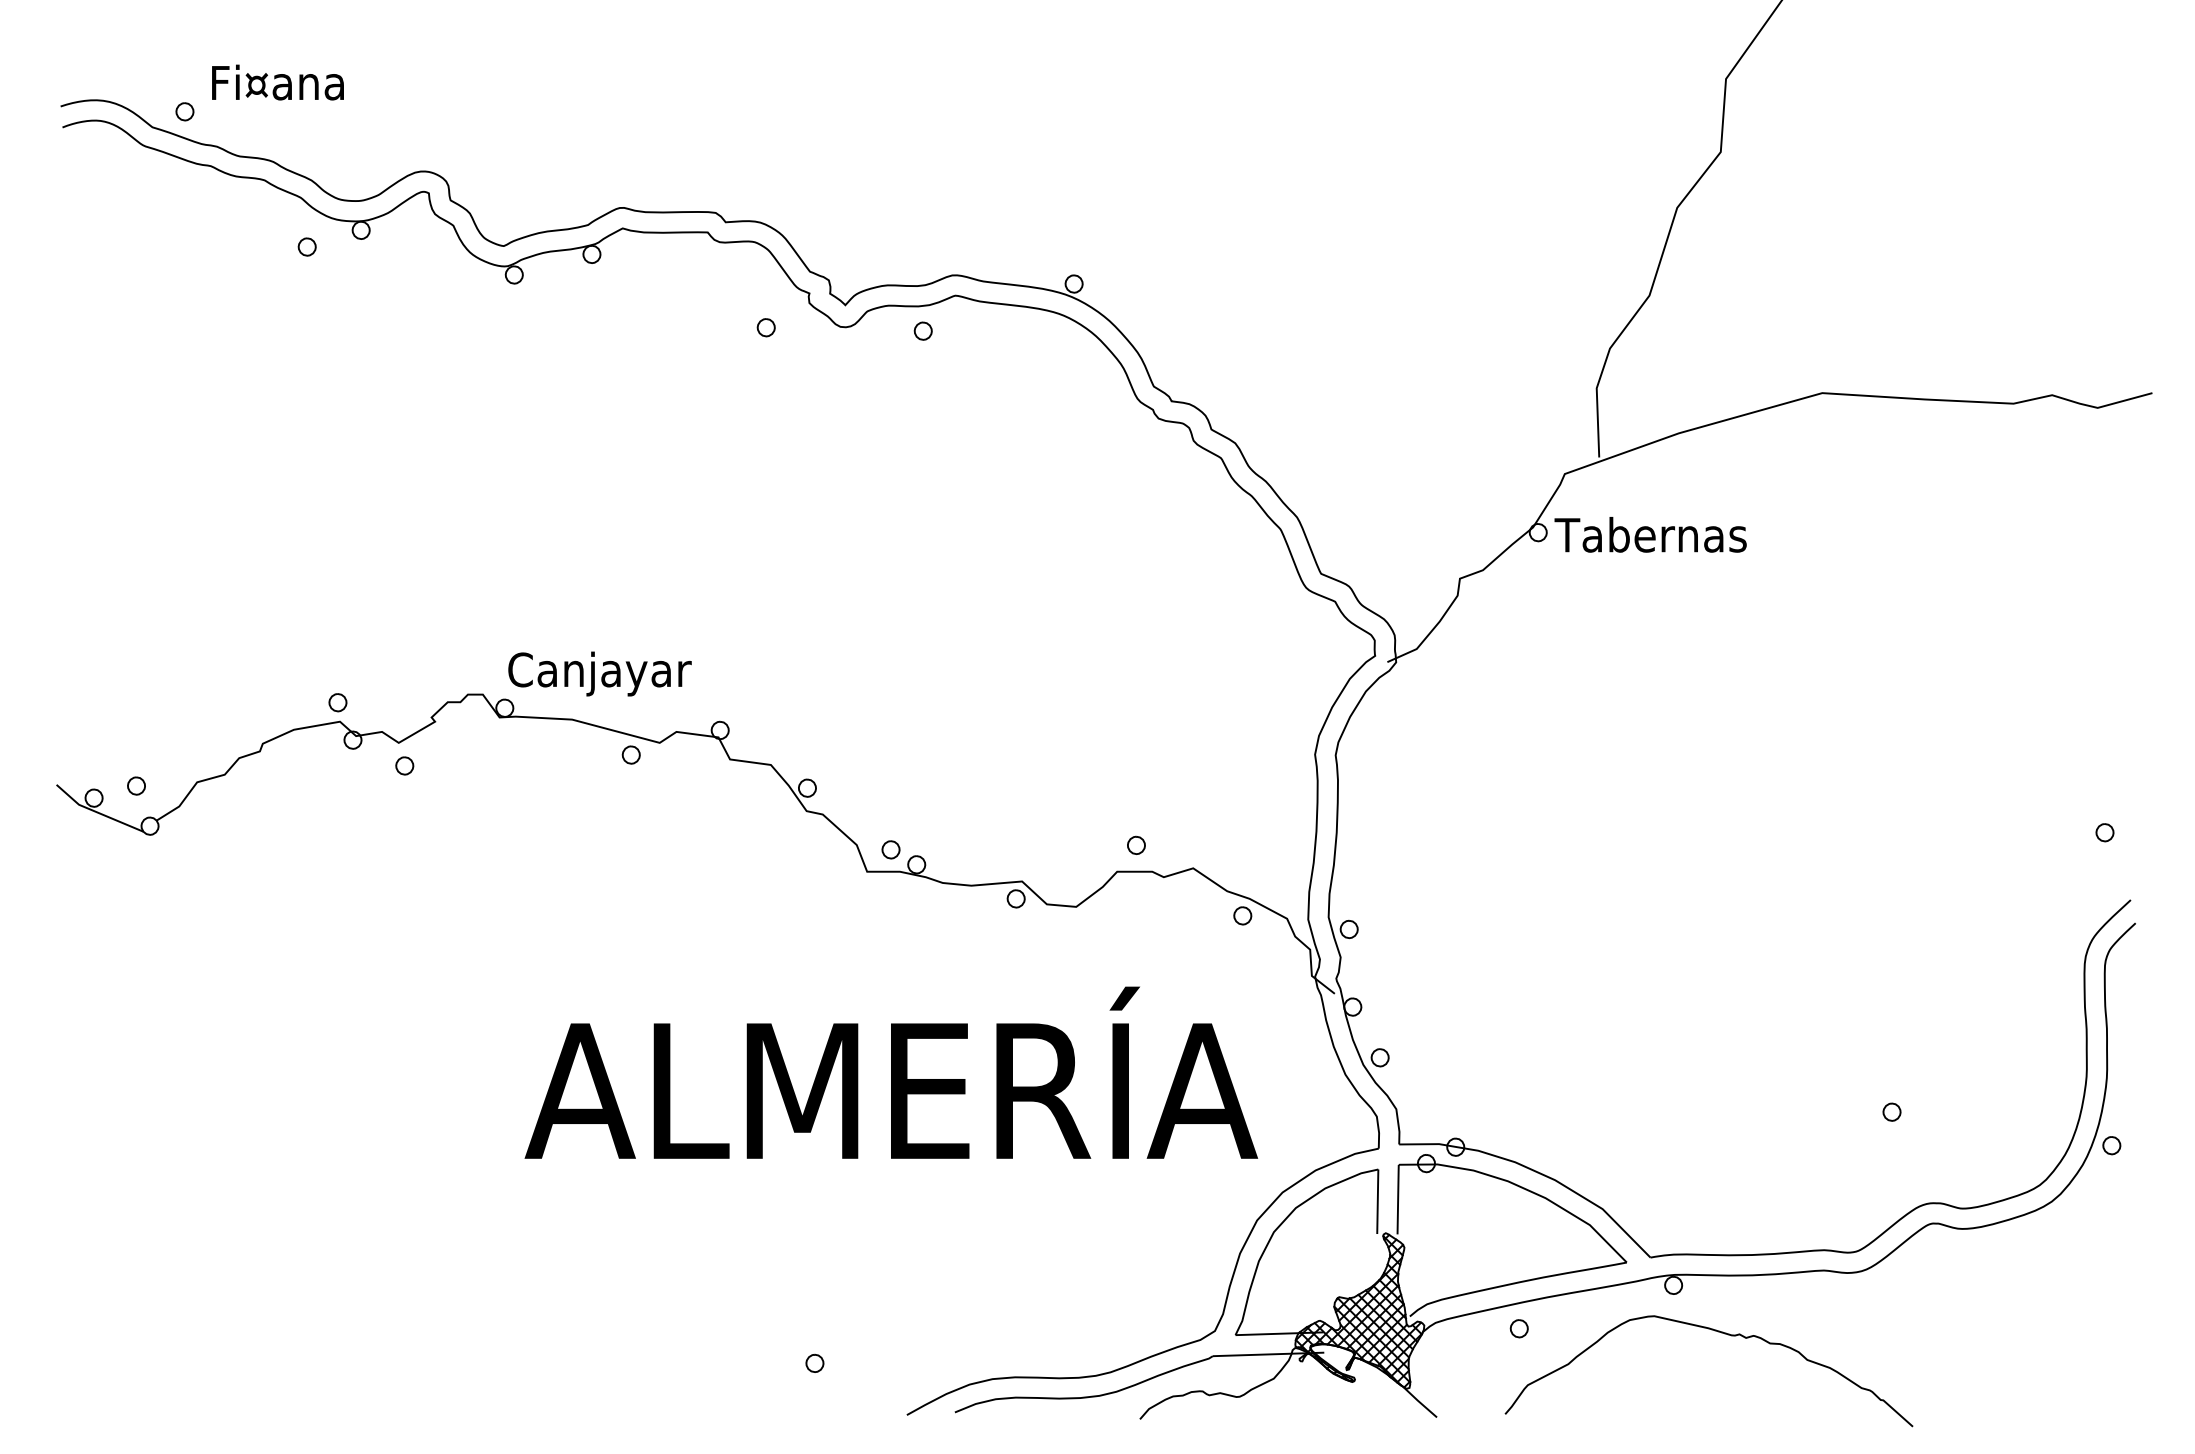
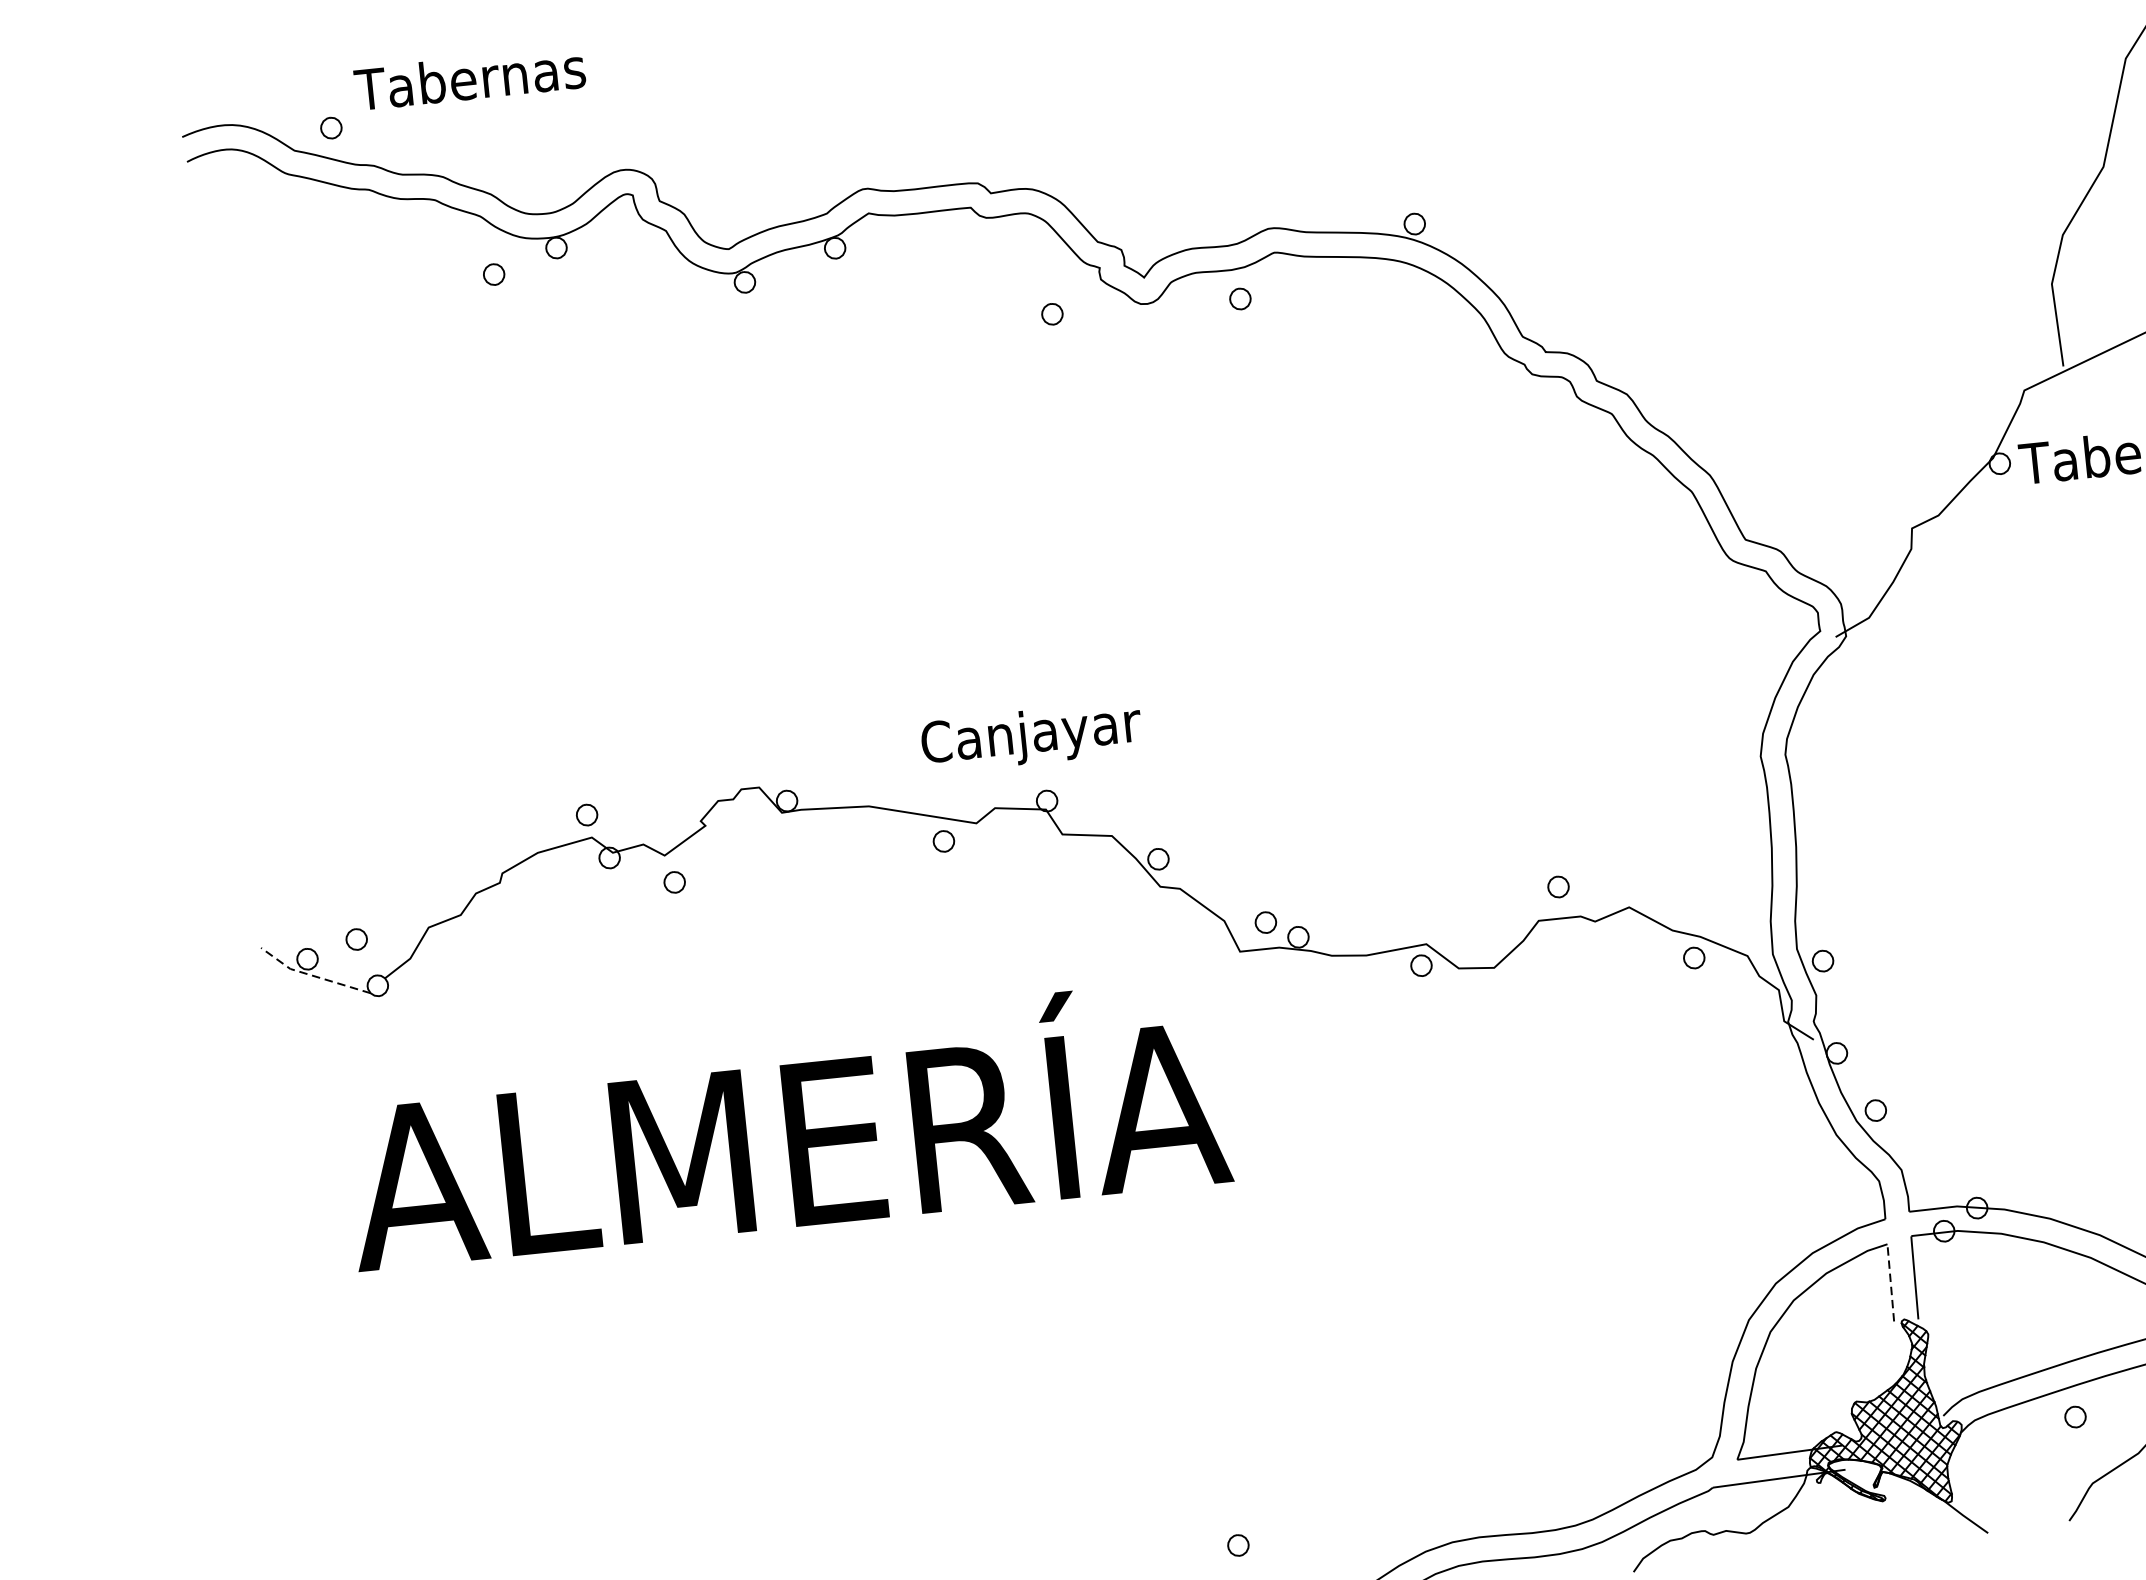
text: (303, 82) -> (469, 78), Fi¤ana -> Tabernas
text: (599, 673) -> (1031, 736), moved
line: (96, 812) -> (312, 976), solid -> dashed
text: (891, 1072) -> (786, 1123), moved
line: (1377, 1200) -> (1890, 1281), solid -> dashed

